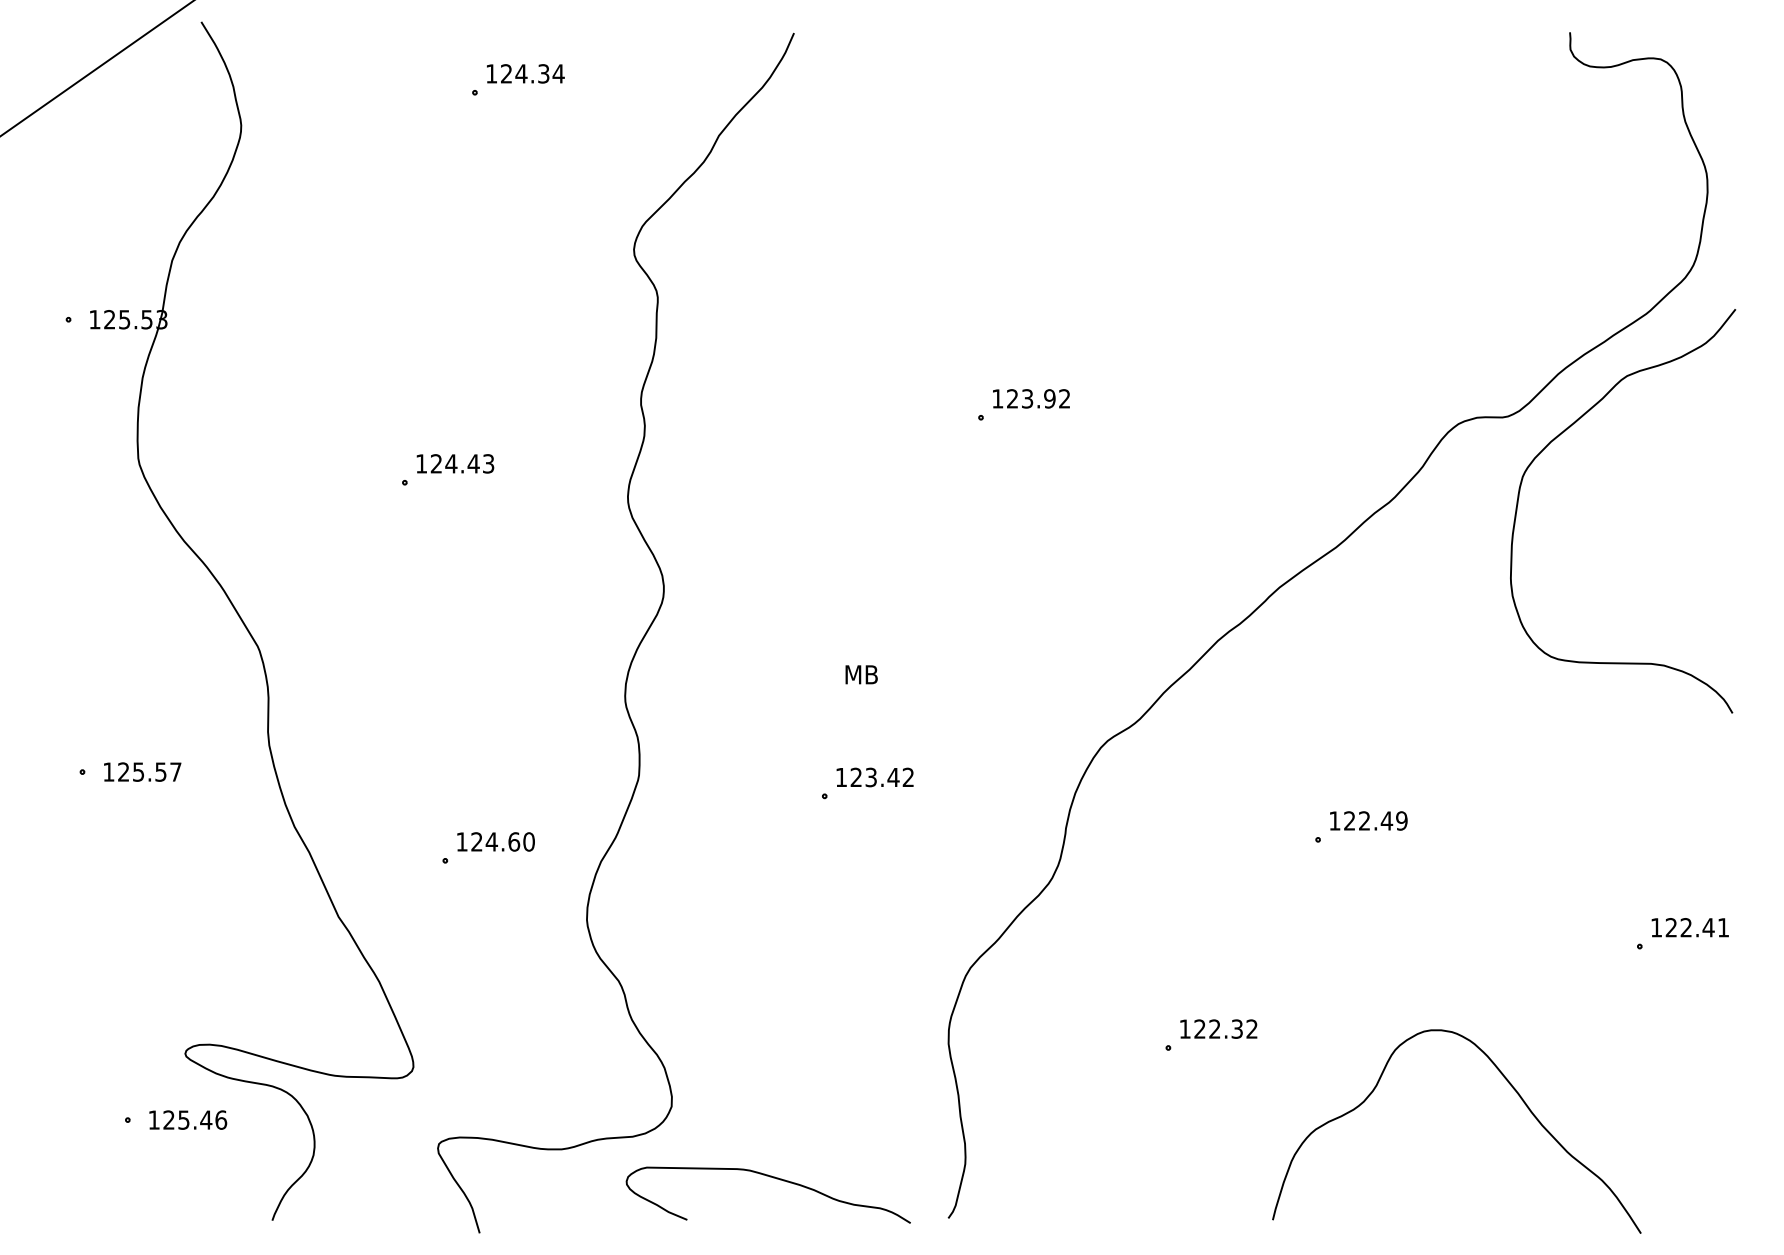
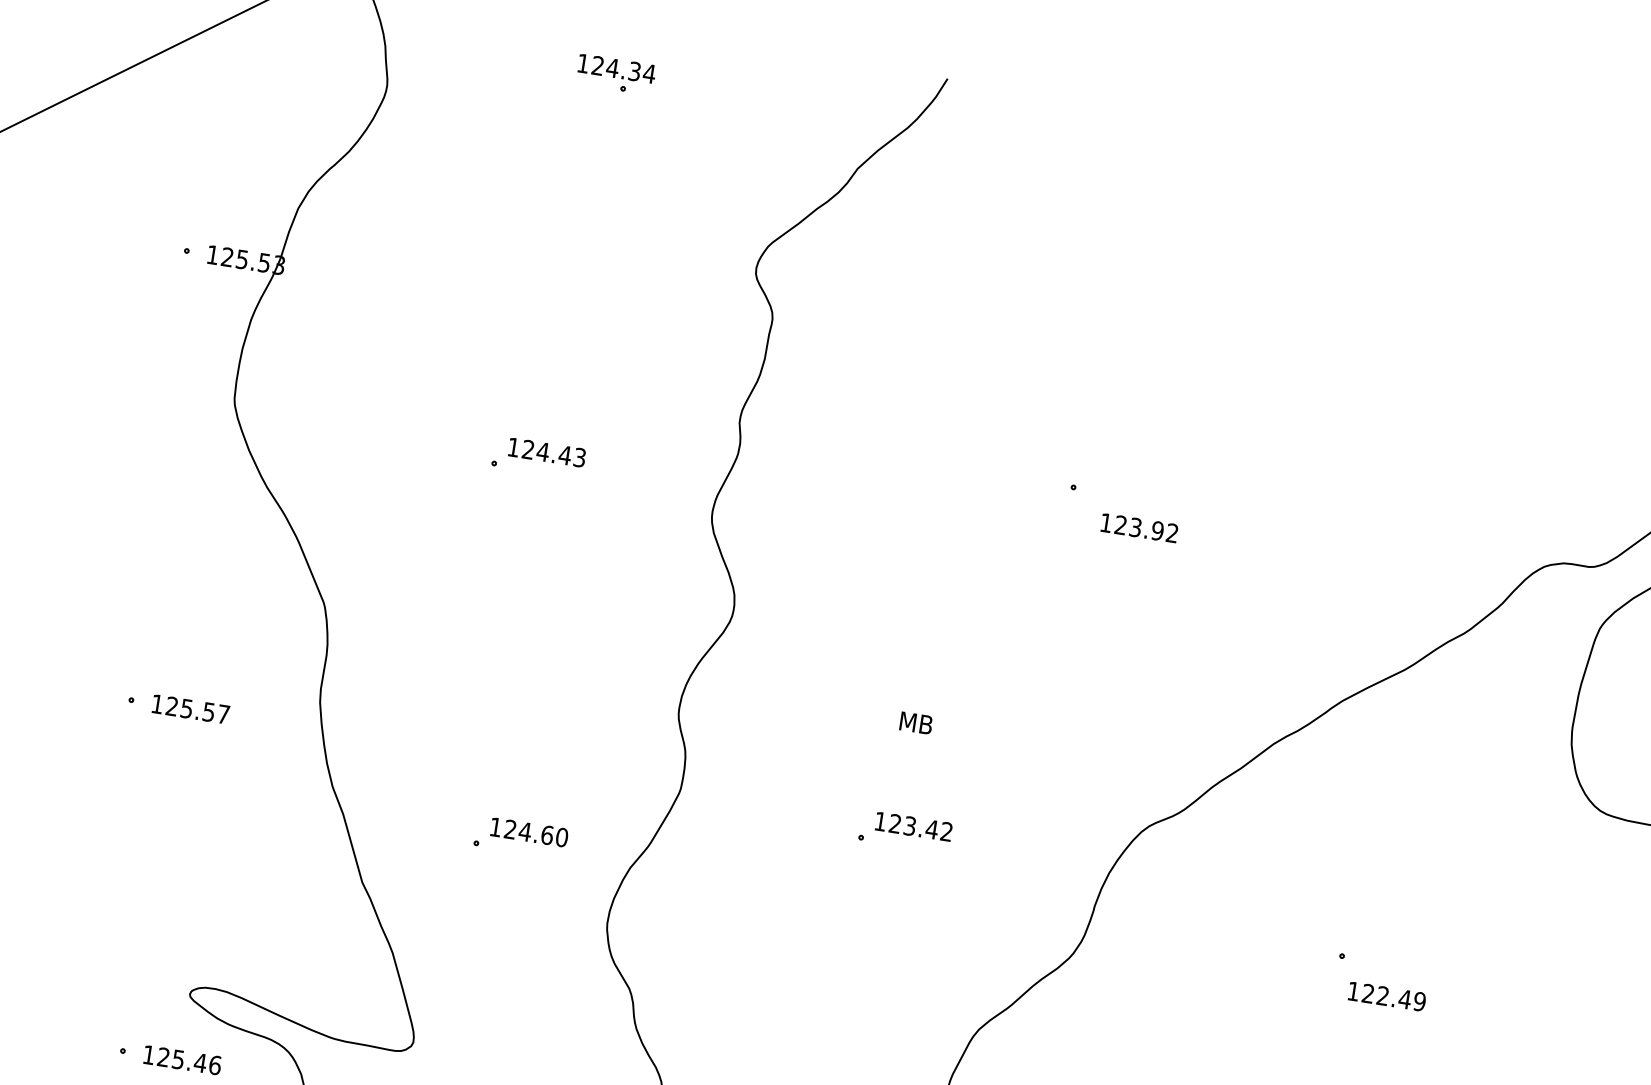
text: (525, 73) -> (616, 68), moved
text: (1031, 398) -> (1139, 527), moved
text: (1368, 820) -> (1386, 996), moved

